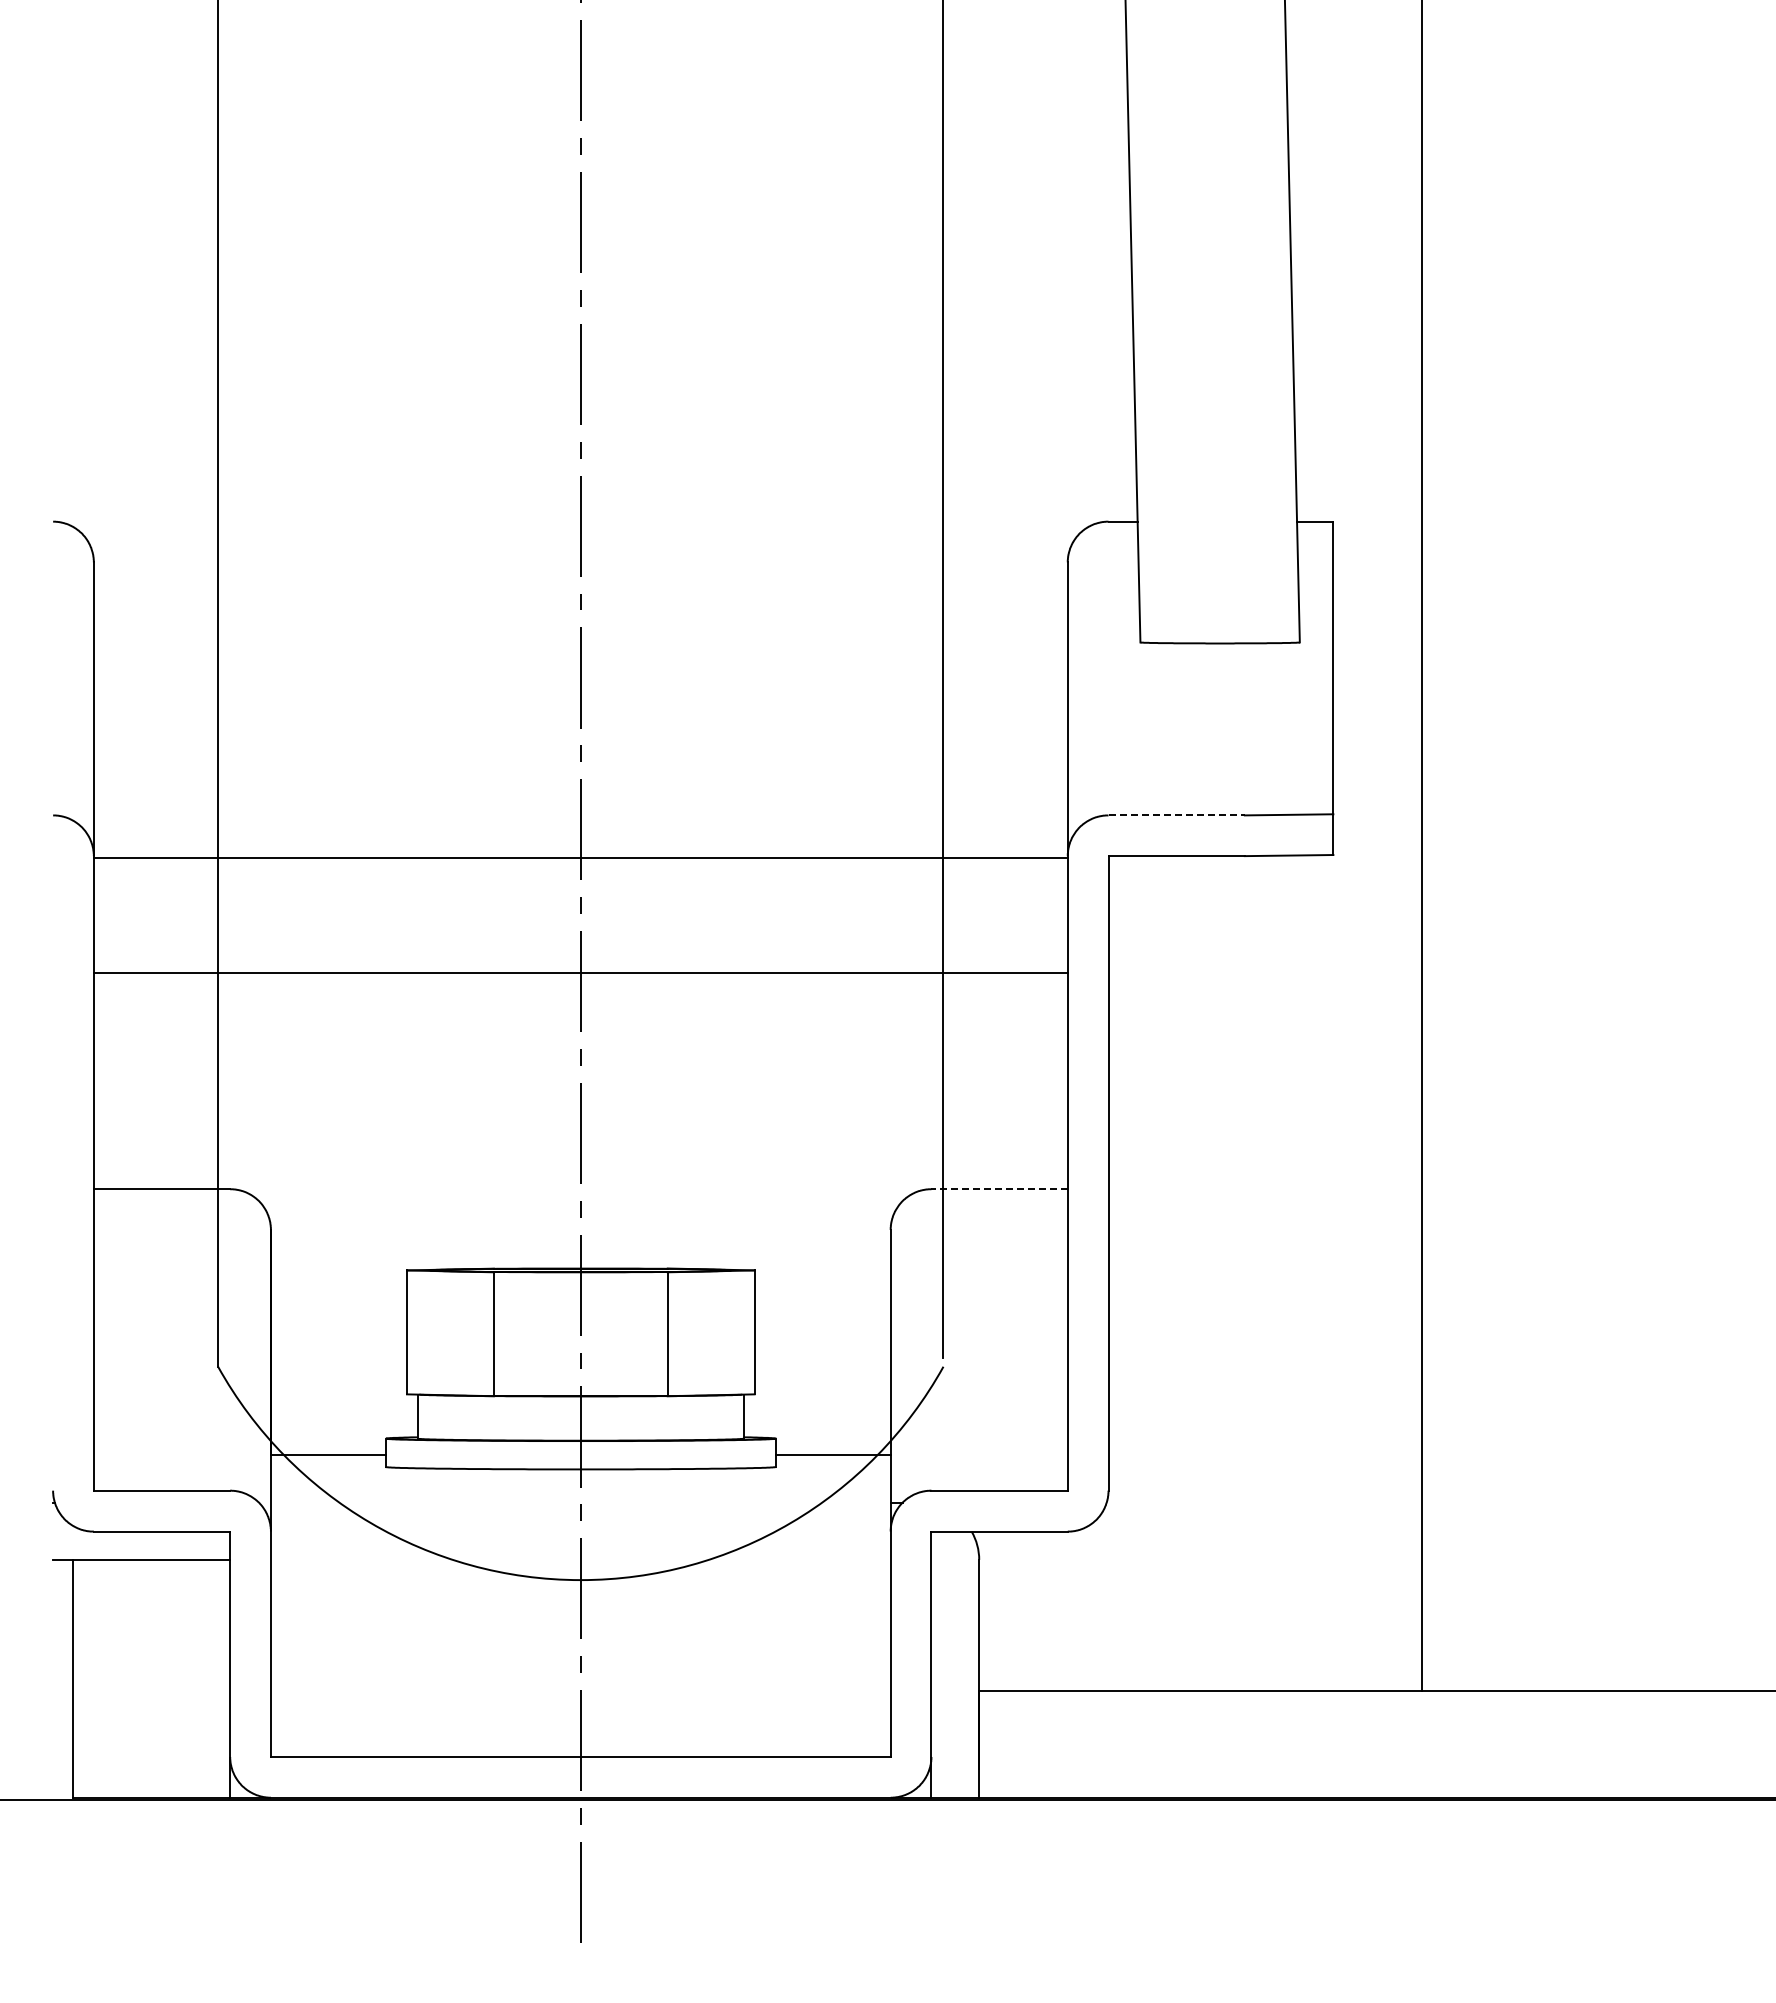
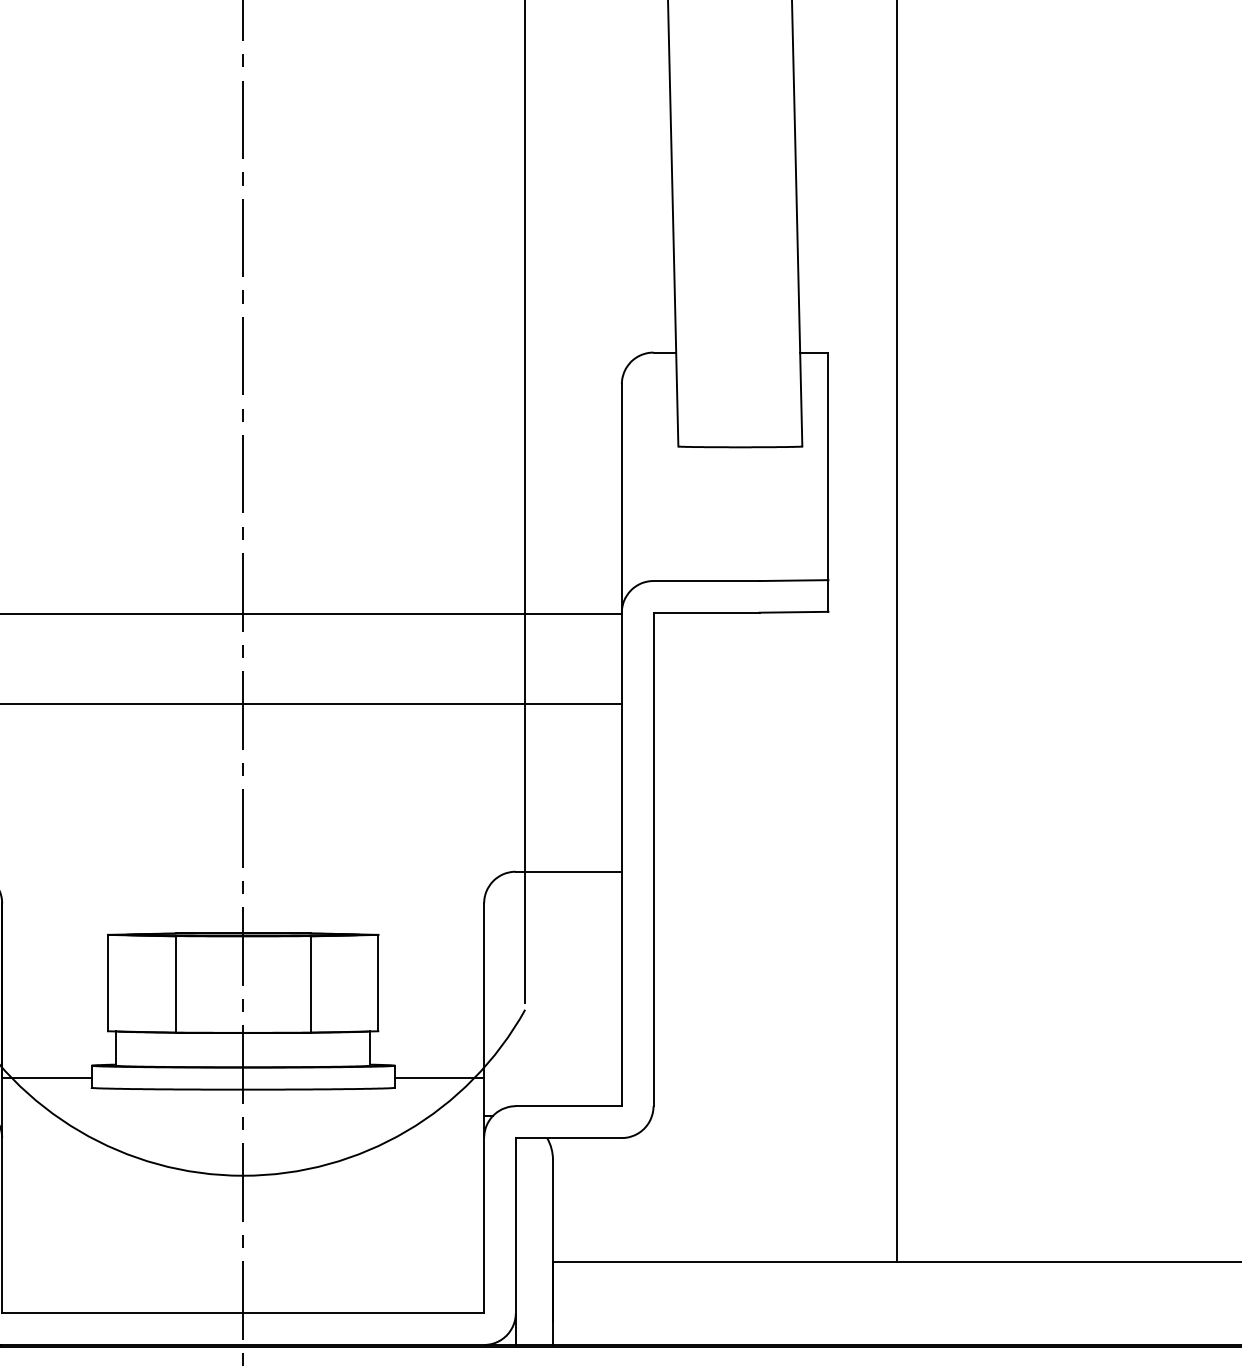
line: (1177, 815) -> (707, 581), dashed -> solid
line: (999, 1189) -> (568, 871), dashed -> solid

